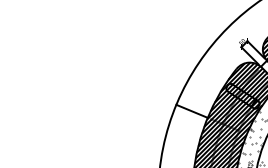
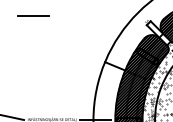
line: (64, 32) -> (33, 15), added

